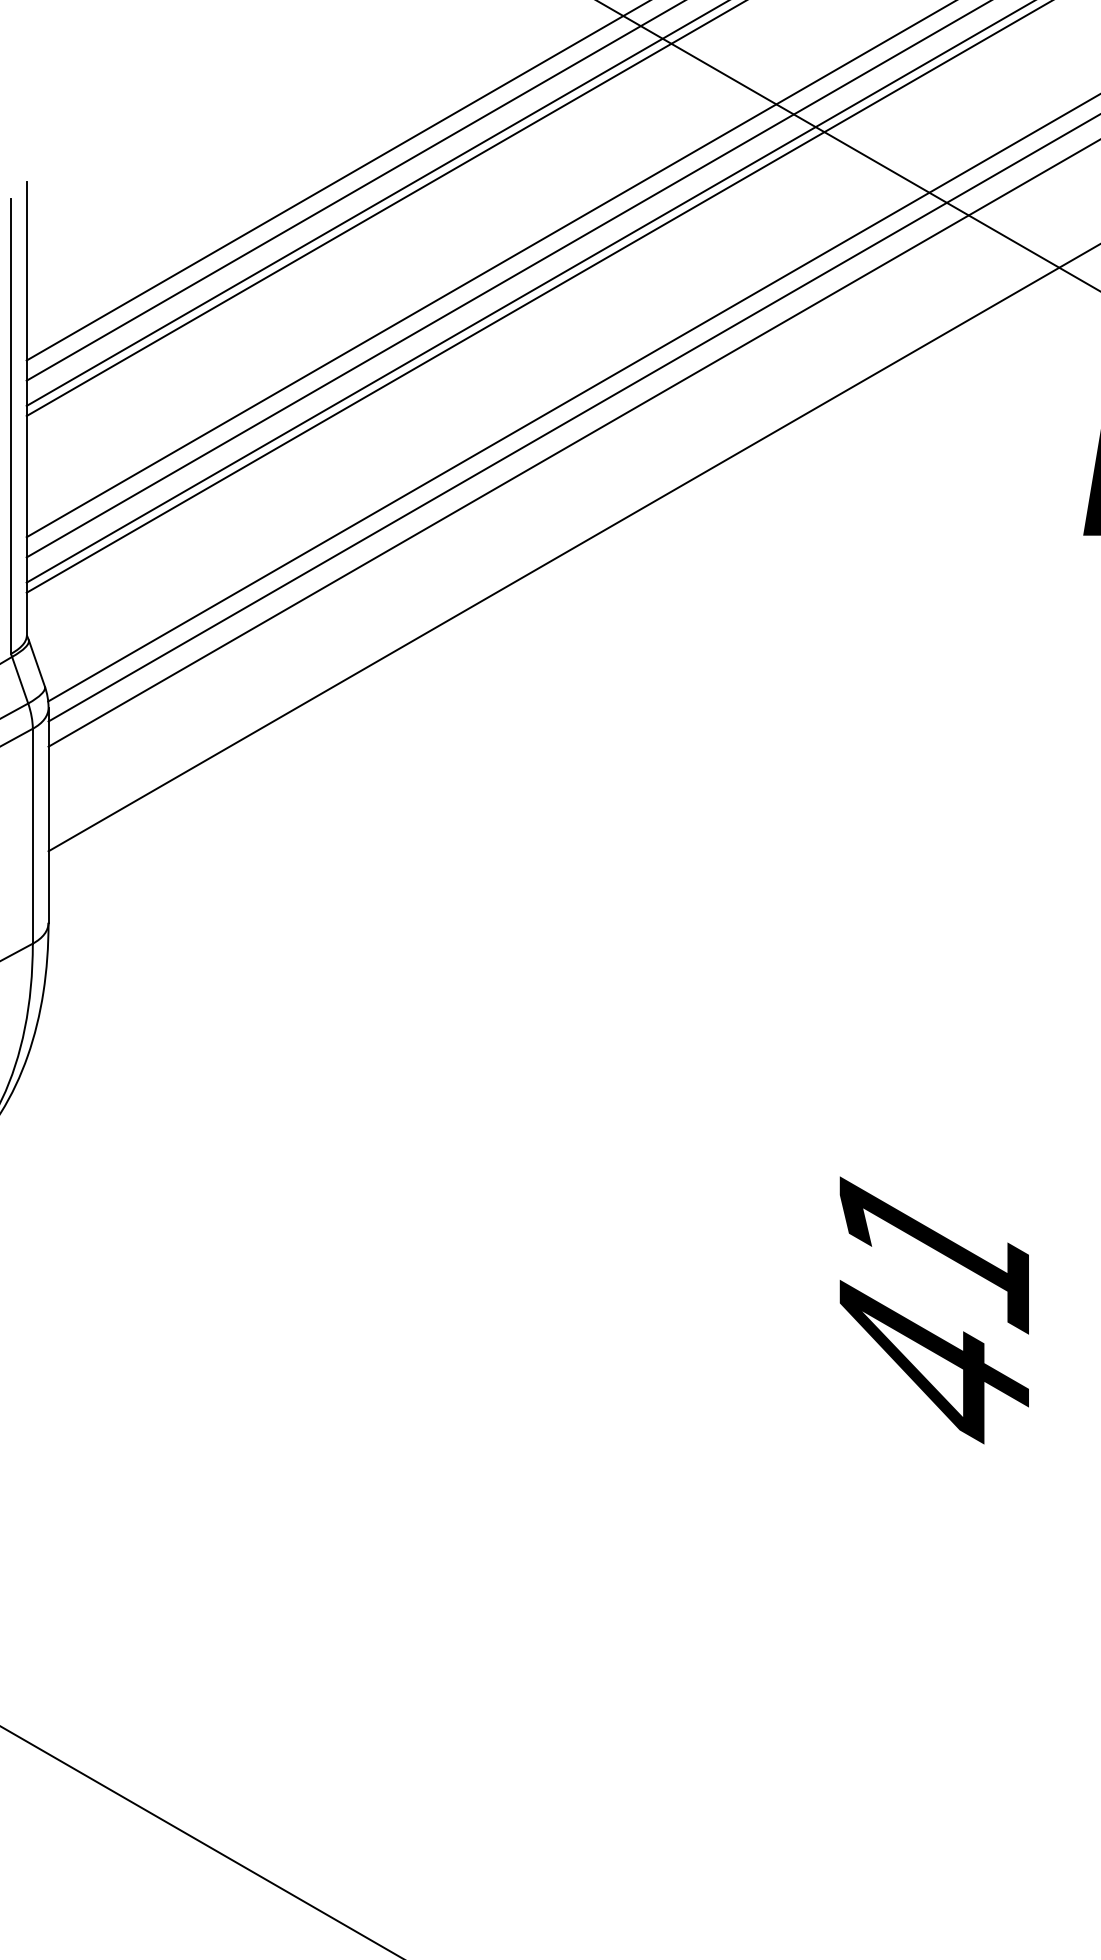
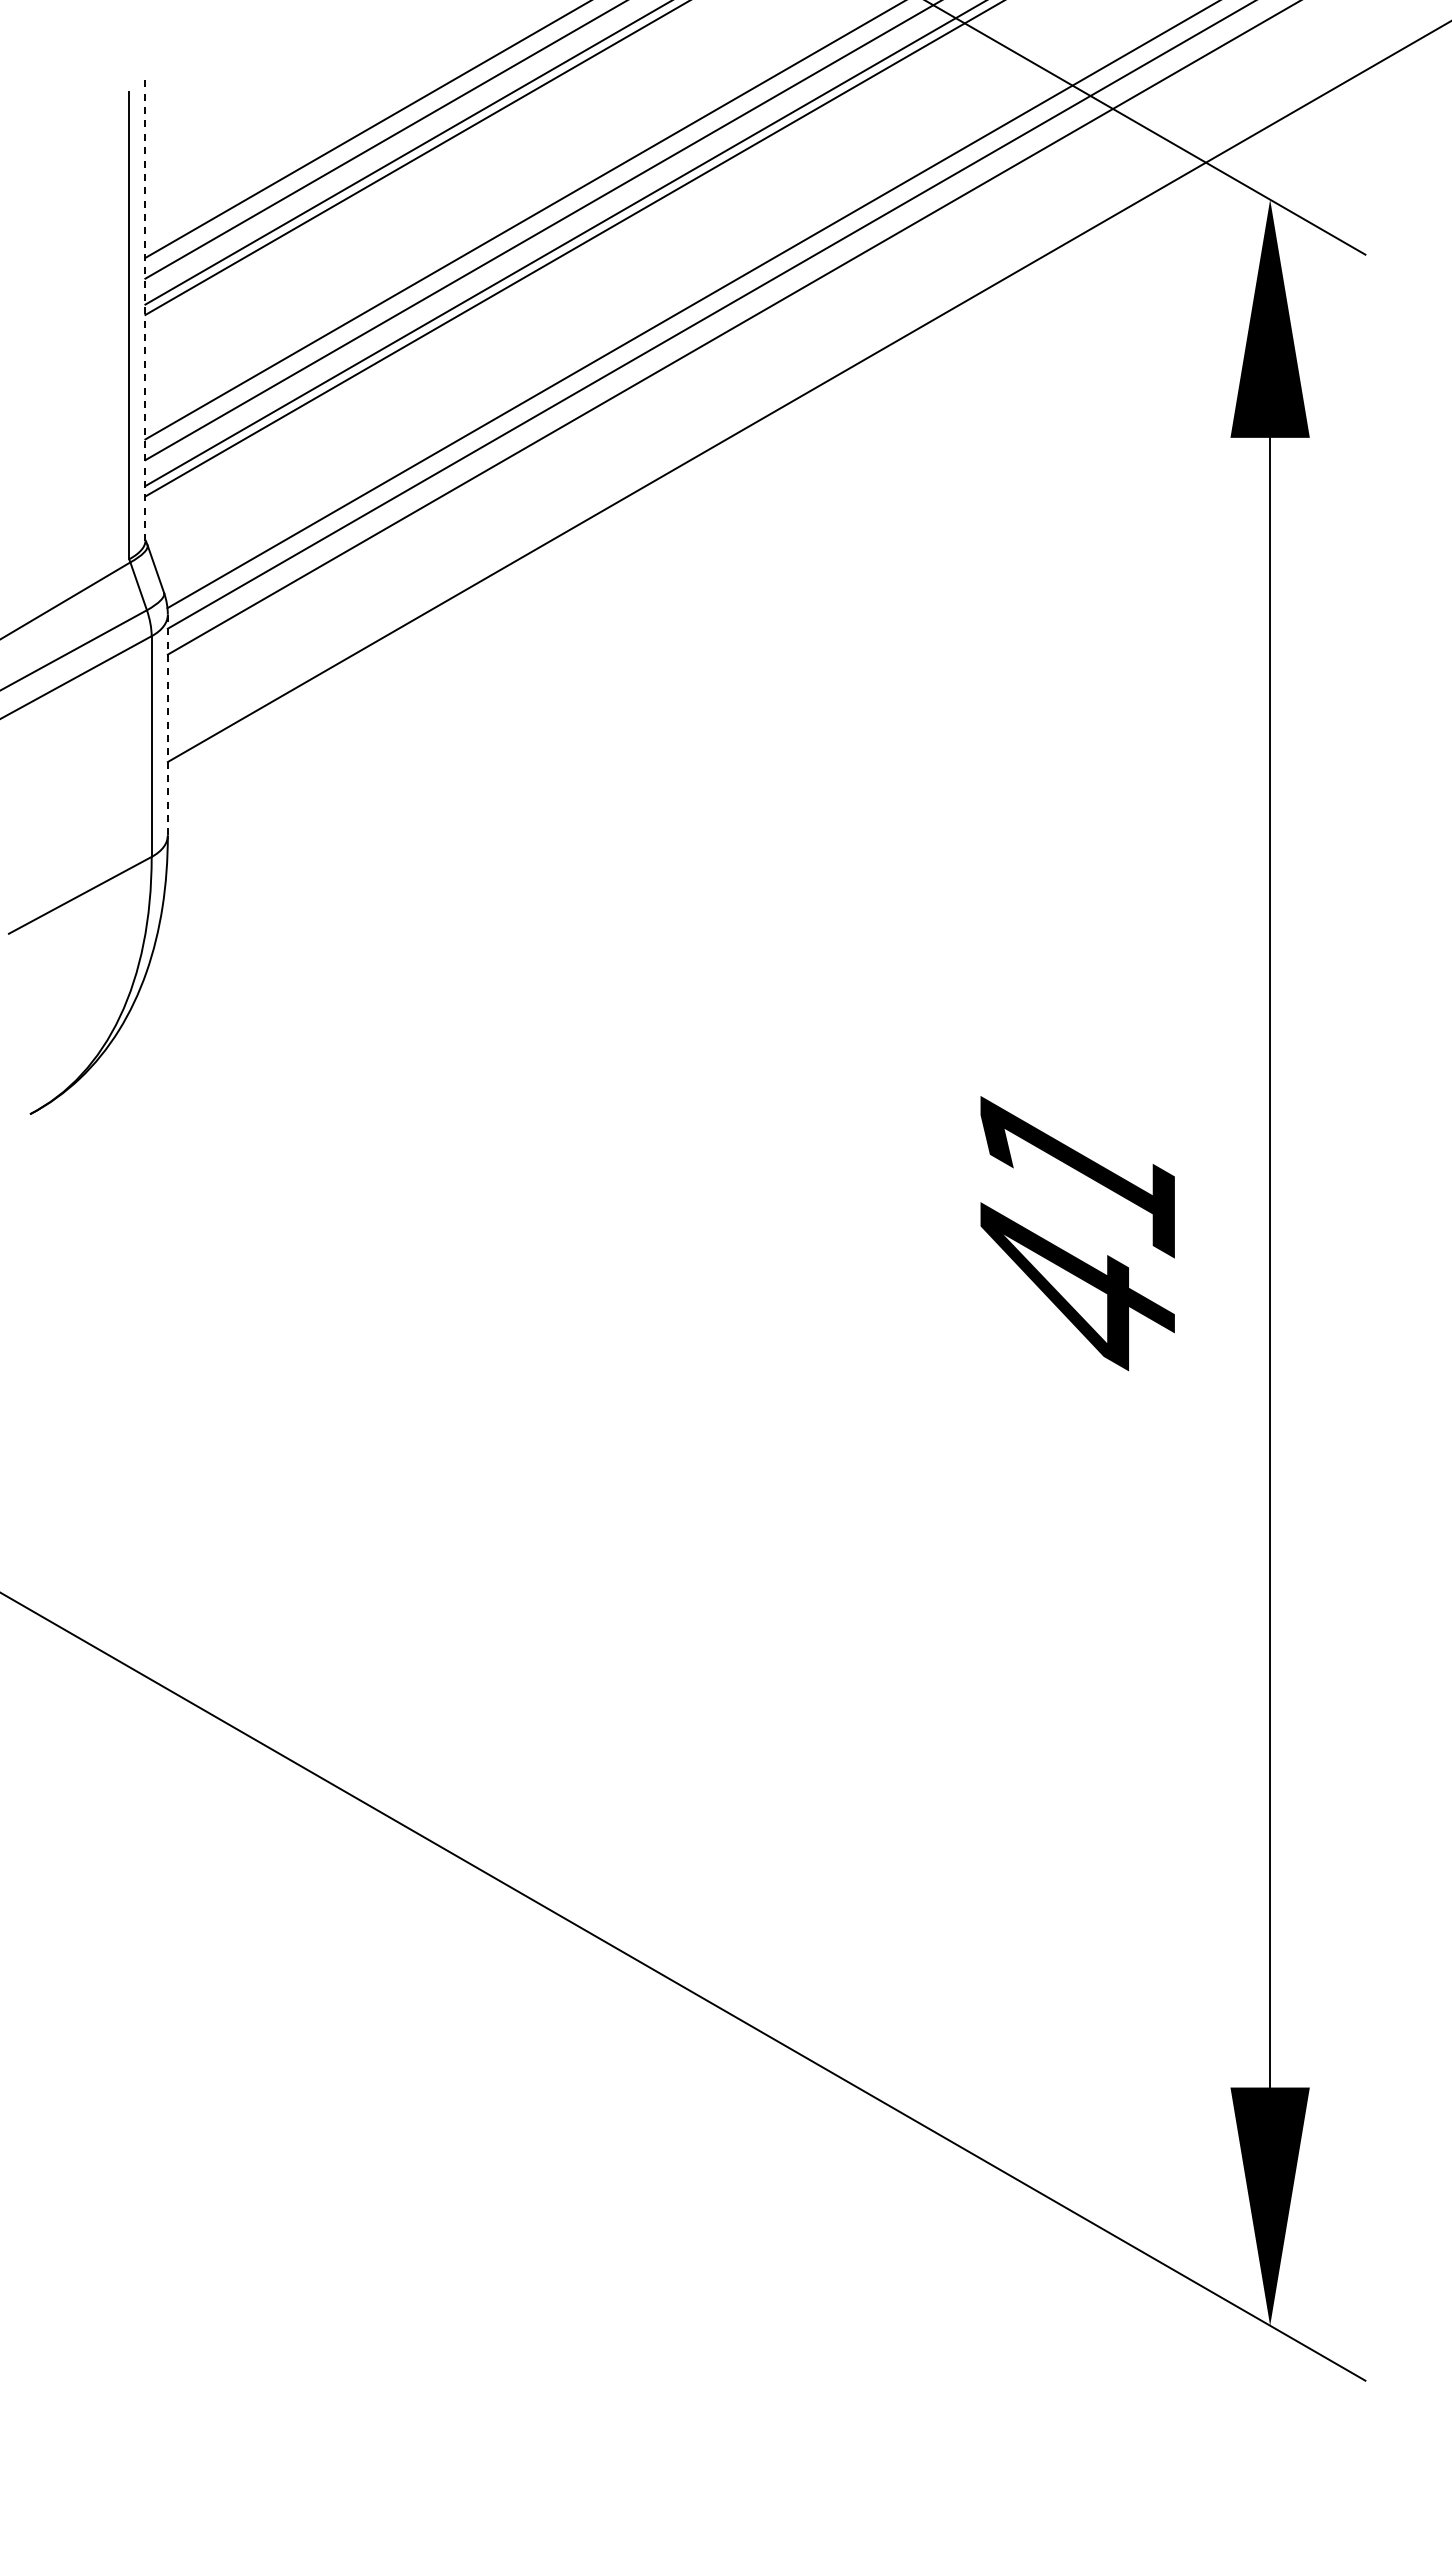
line: (26, 408) -> (145, 307), solid -> dashed
line: (48, 814) -> (167, 724), solid -> dashed

